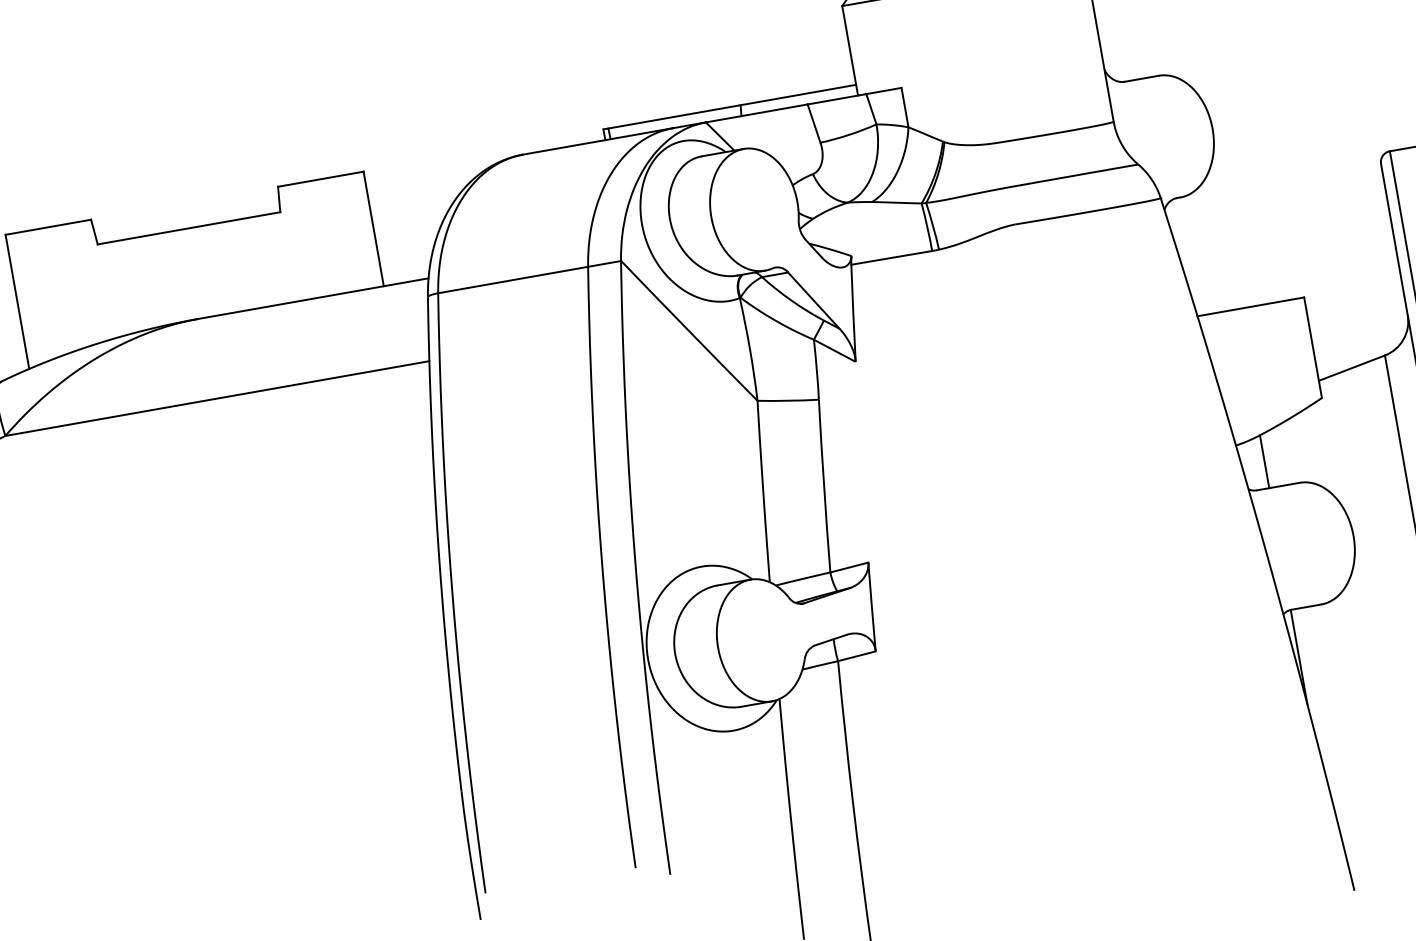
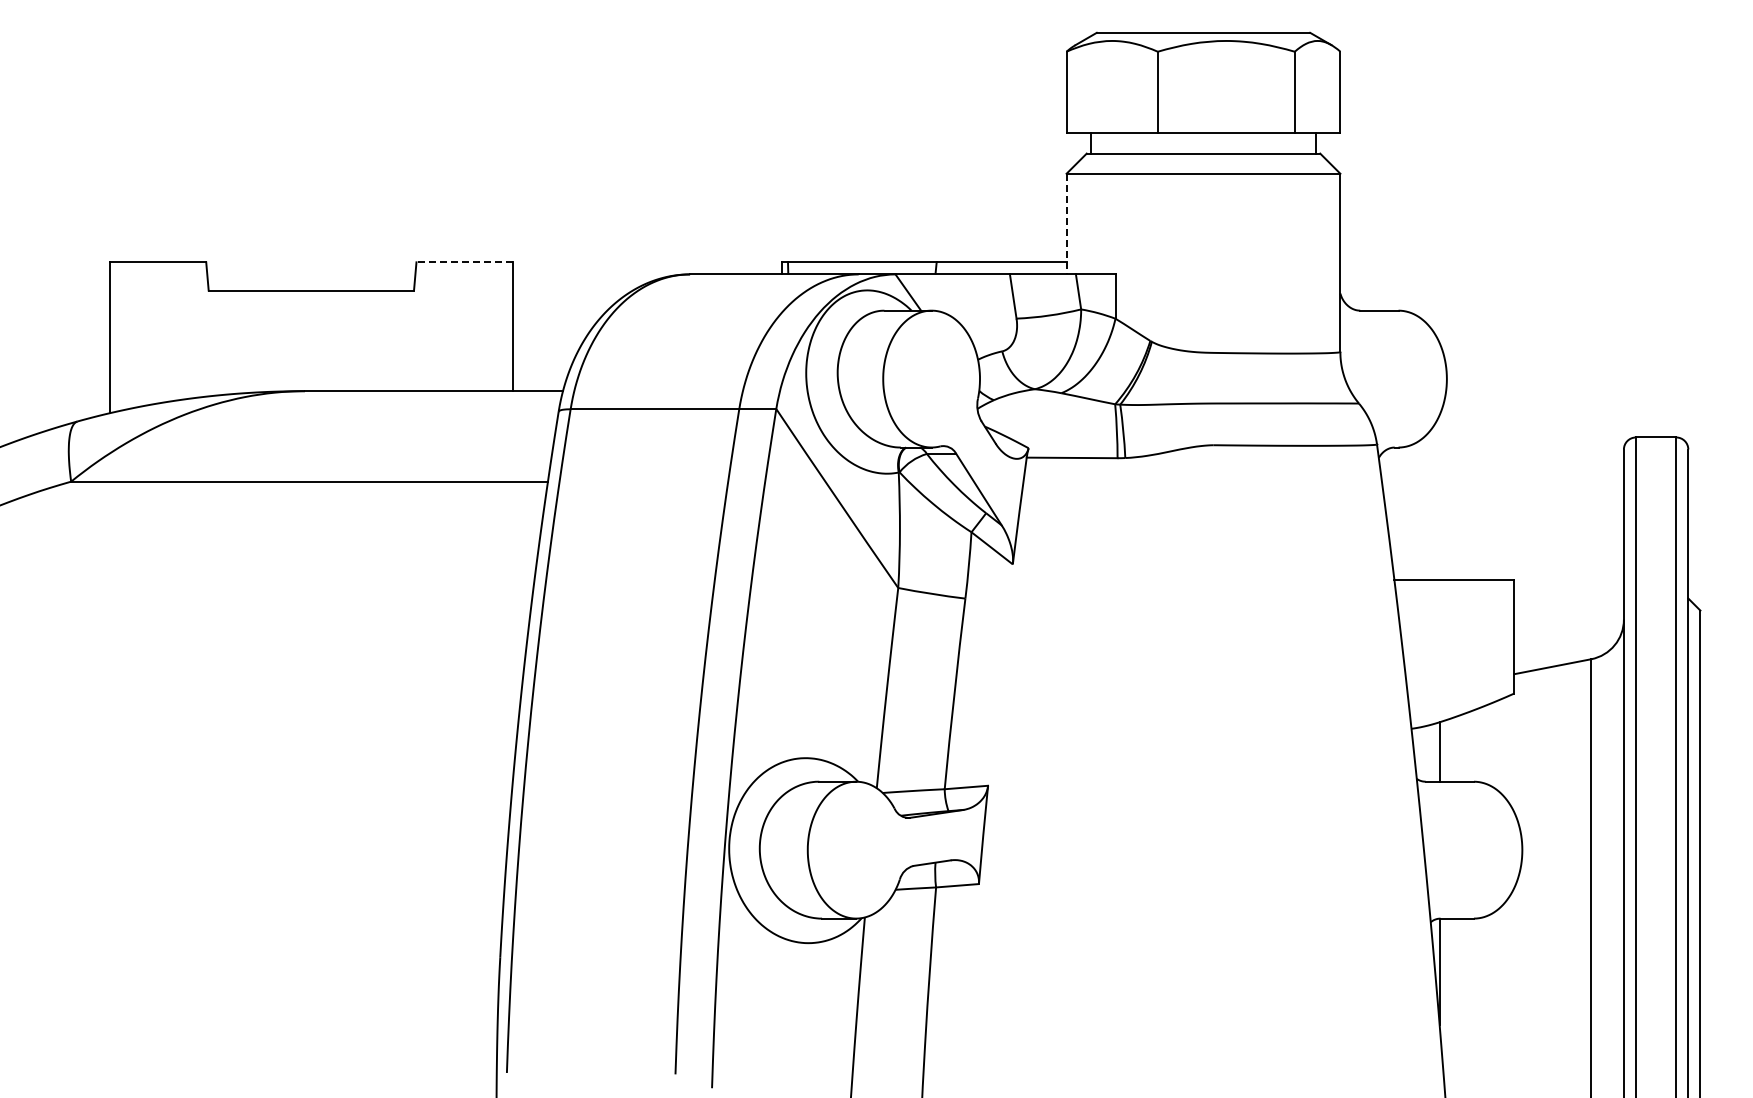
line: (850, 51) -> (1066, 224), solid -> dashed
line: (320, 179) -> (464, 262), solid -> dashed

